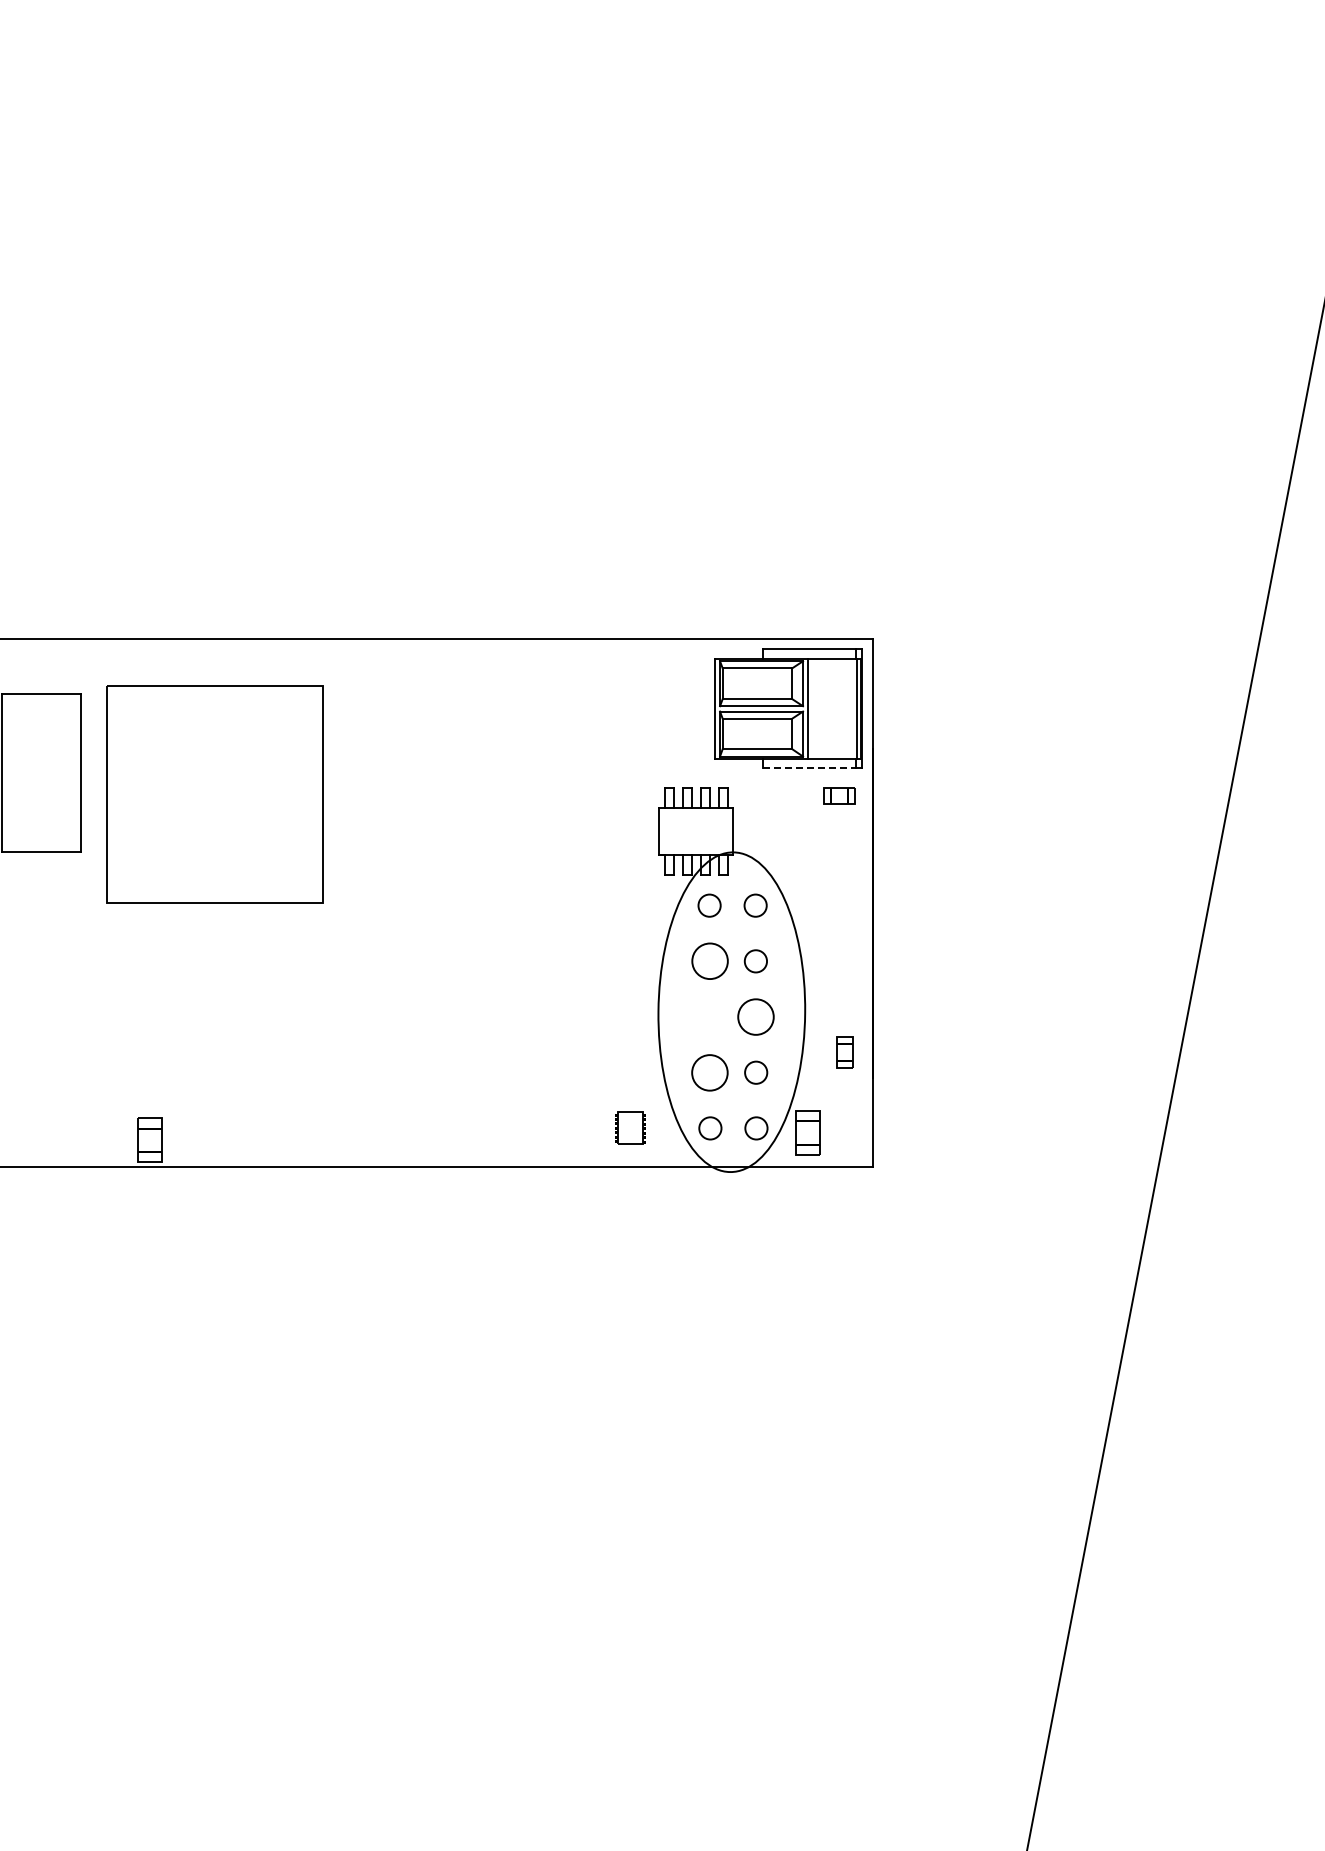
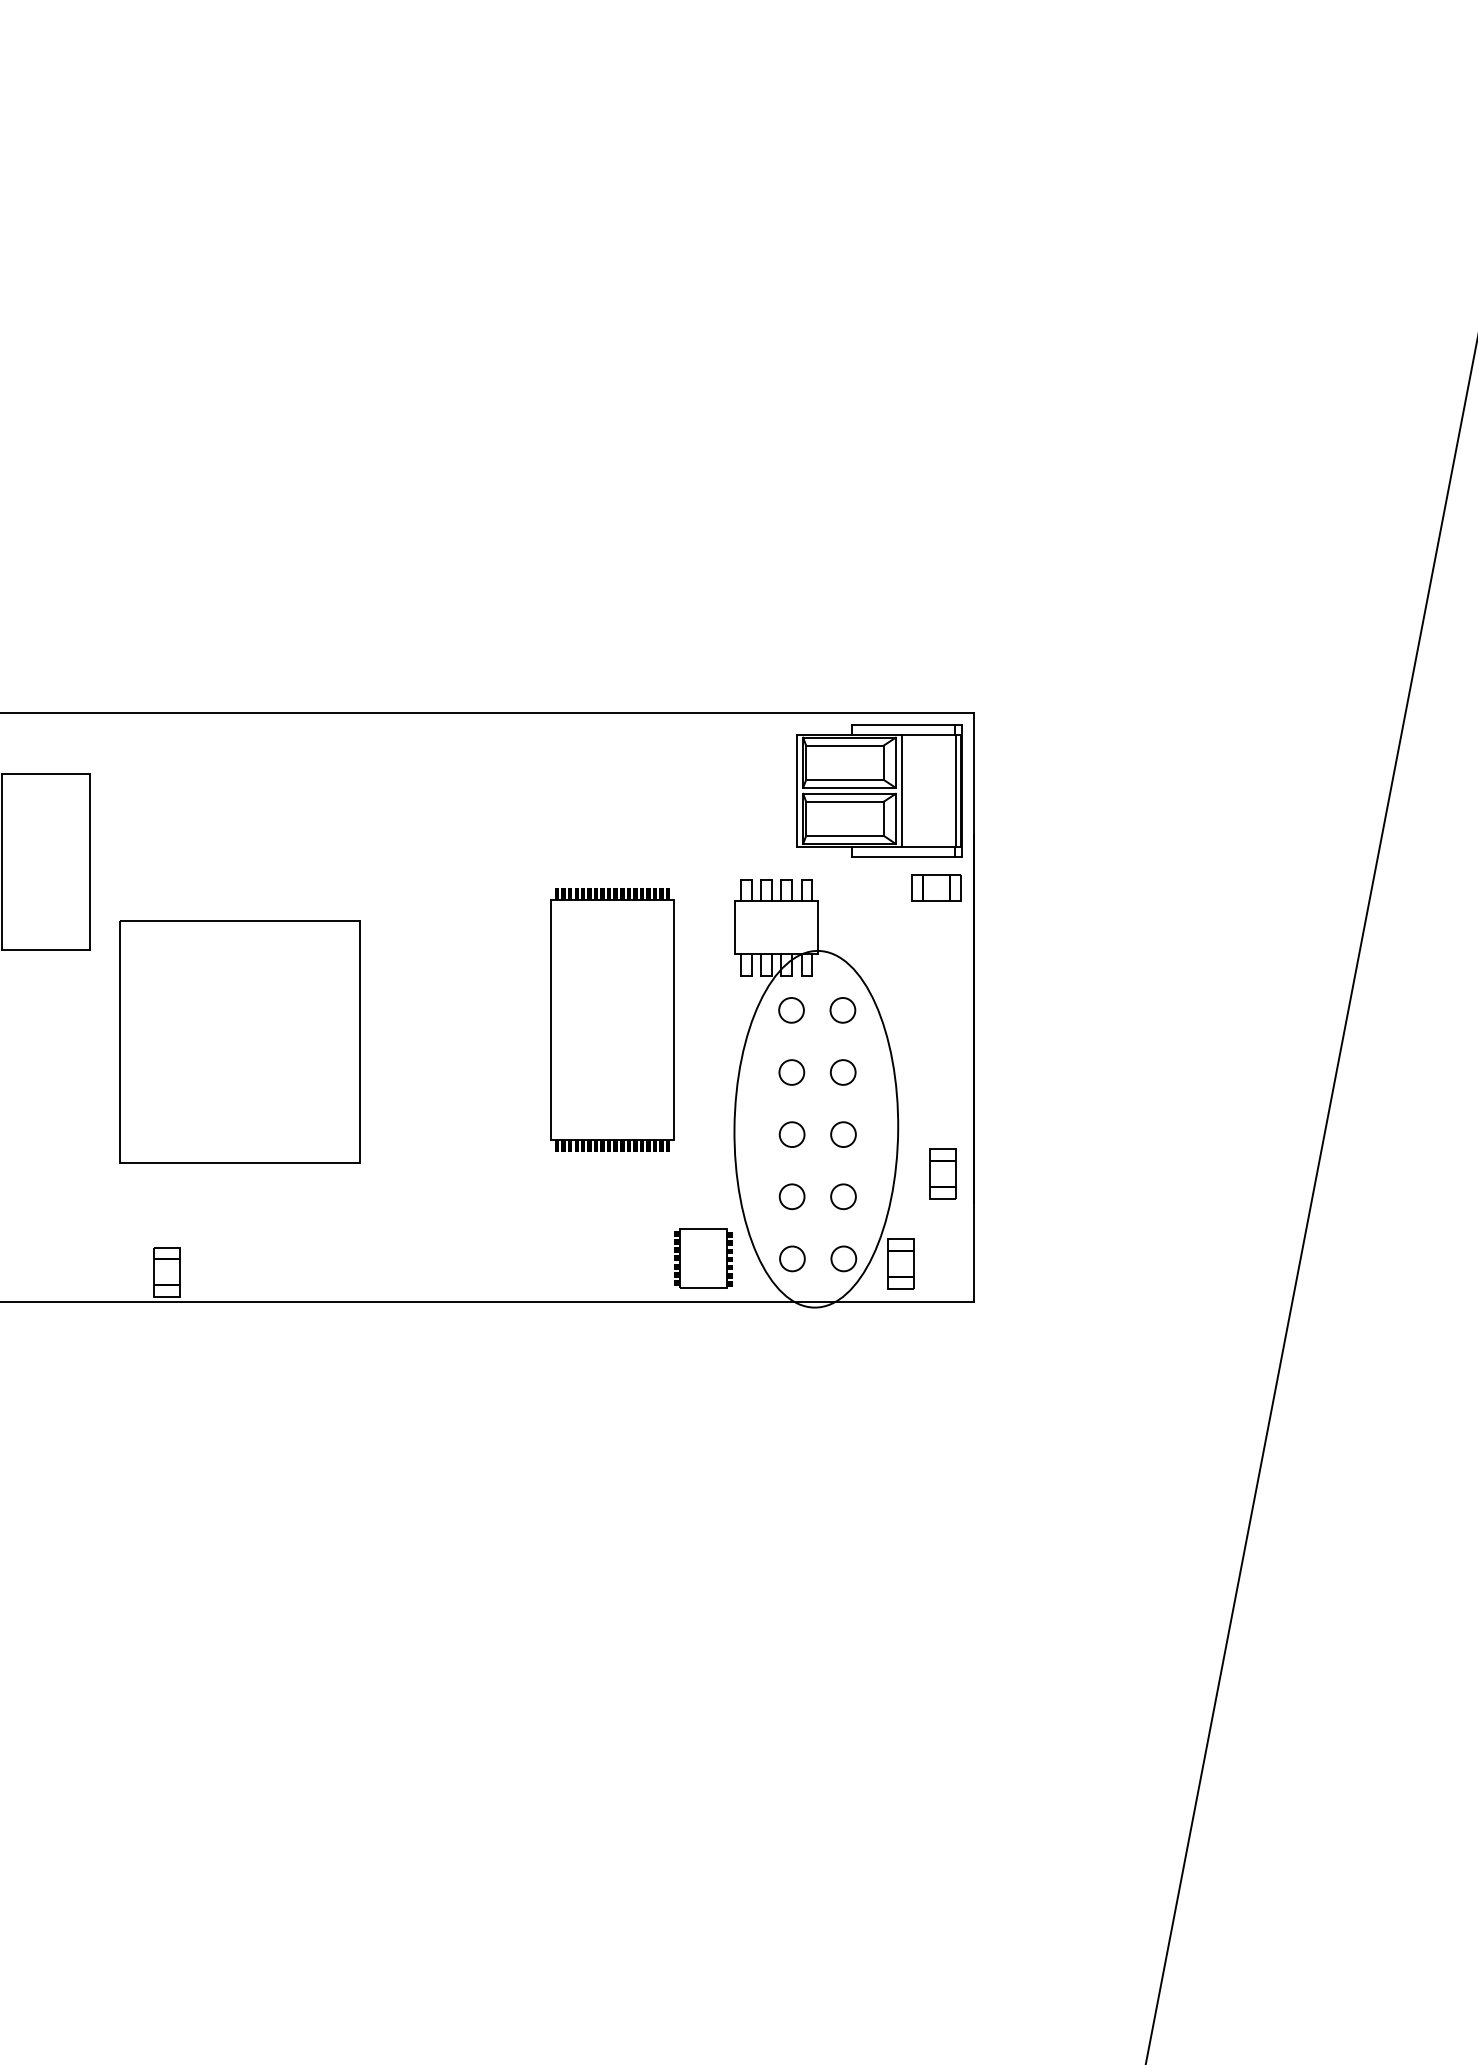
line: (810, 768) -> (904, 857), dashed -> solid
part: (214, 794) -> (239, 1041), moved
part: (839, 795) -> (936, 887), size x1.43
part: (549, 913) -> (612, 1019), added
circle: (709, 961) -> (791, 1072), size x0.62
circle: (710, 1016) -> (792, 1134), added
circle: (756, 1016) -> (843, 1134), size x0.62
part: (844, 1052) -> (942, 1174), size x1.43
circle: (710, 1072) -> (792, 1196), size x0.62
part: (630, 1128) -> (703, 1258), size x1.67

